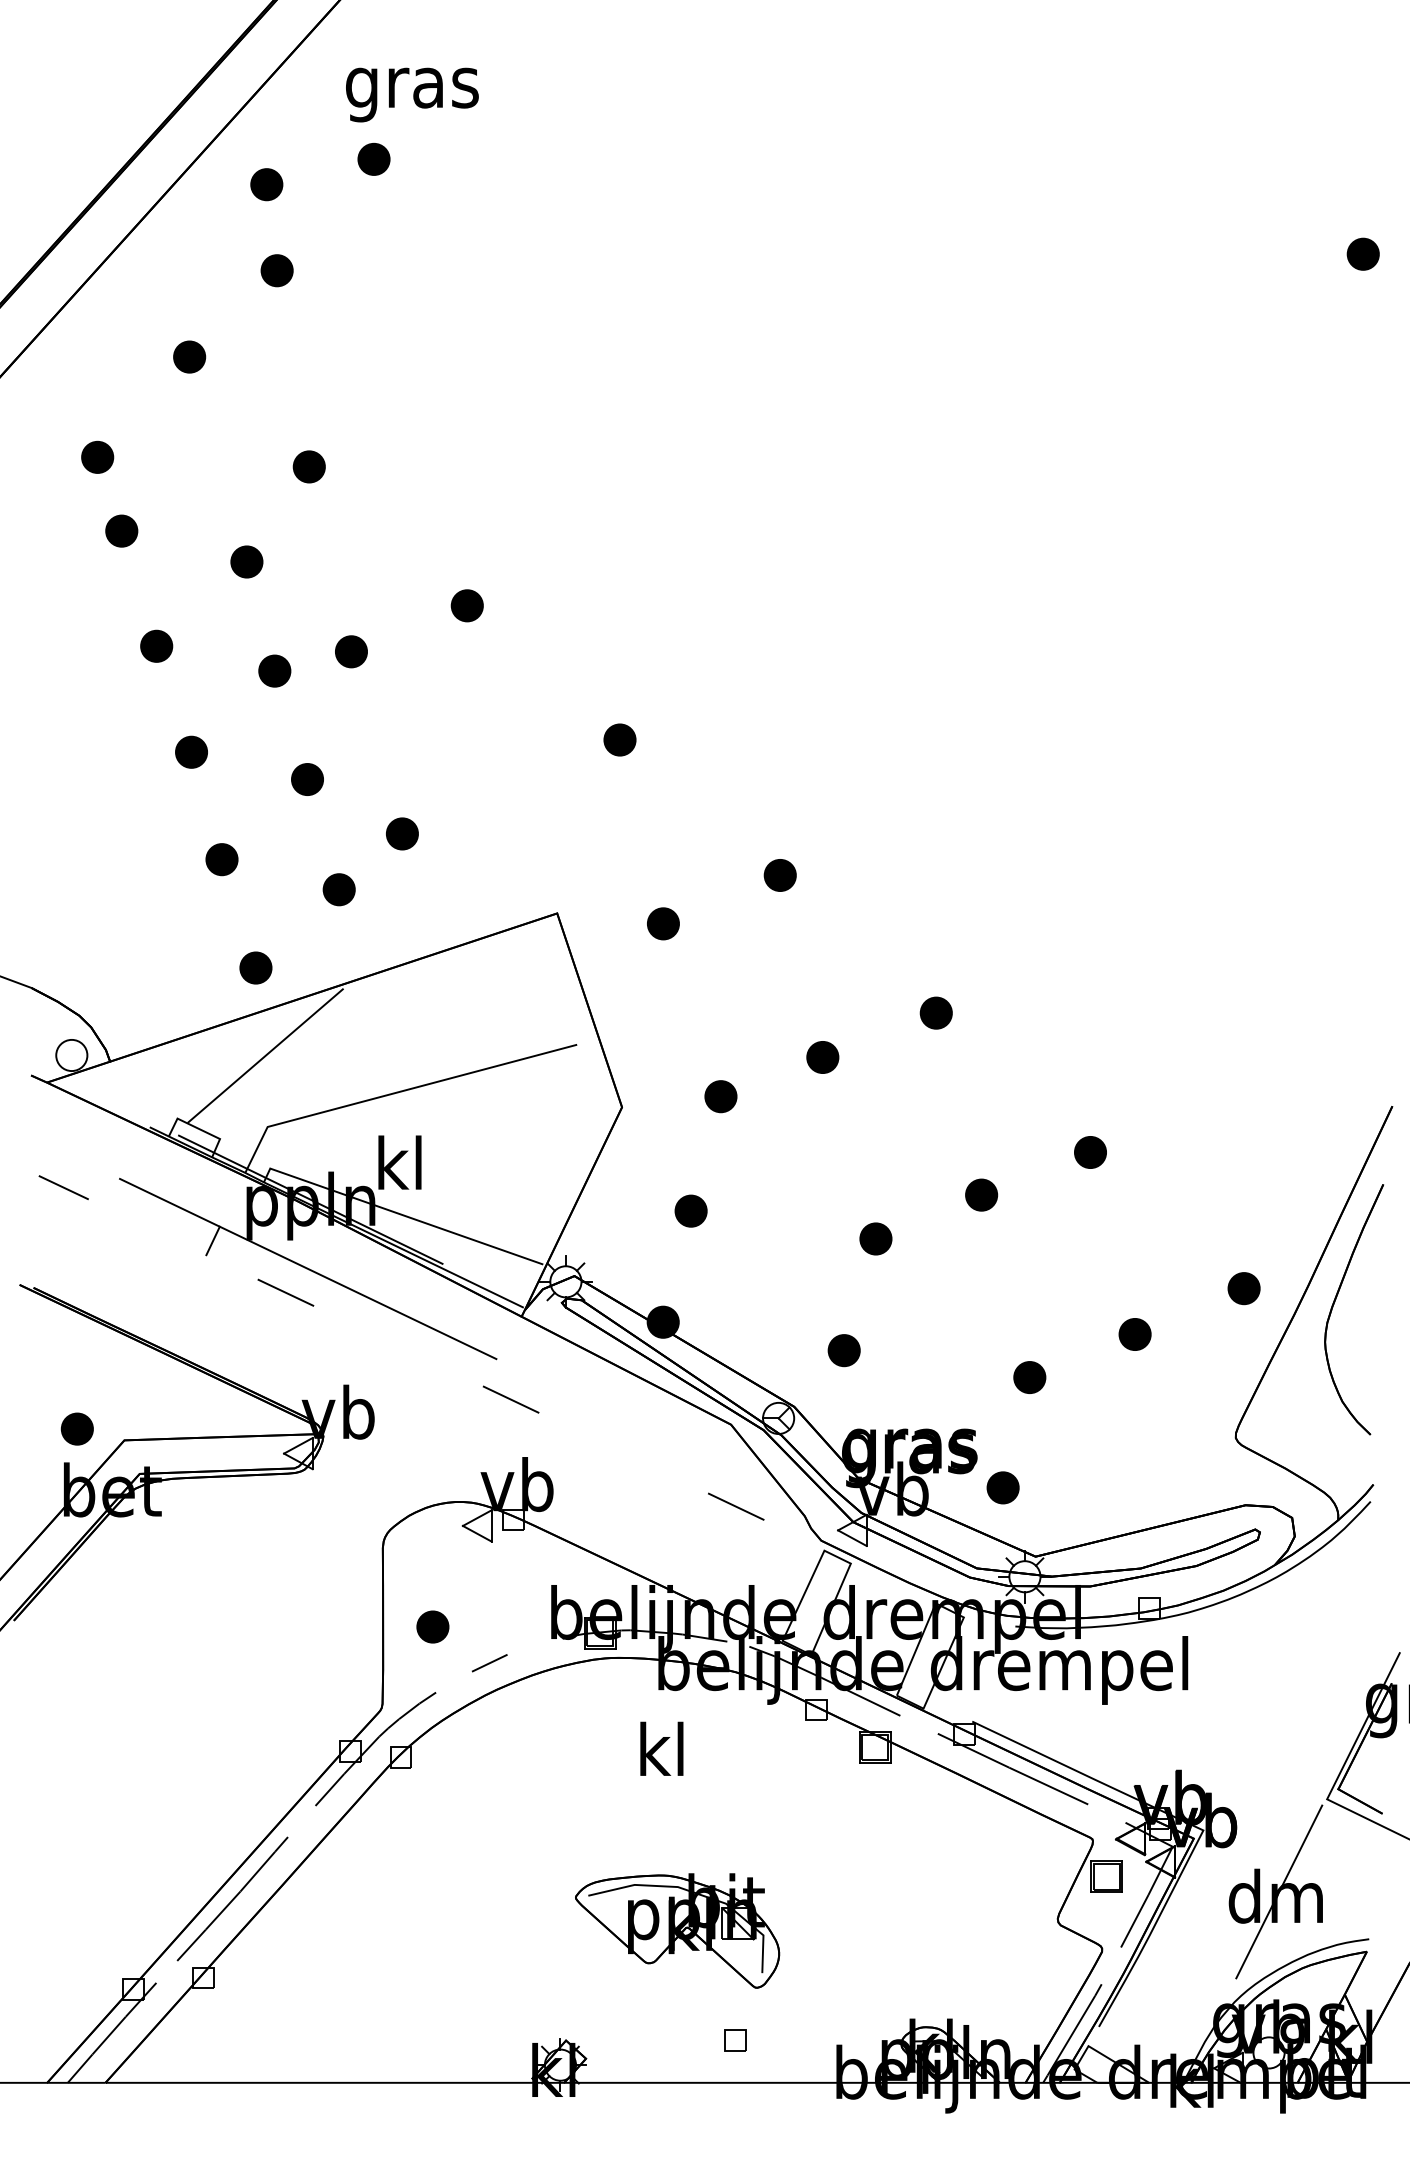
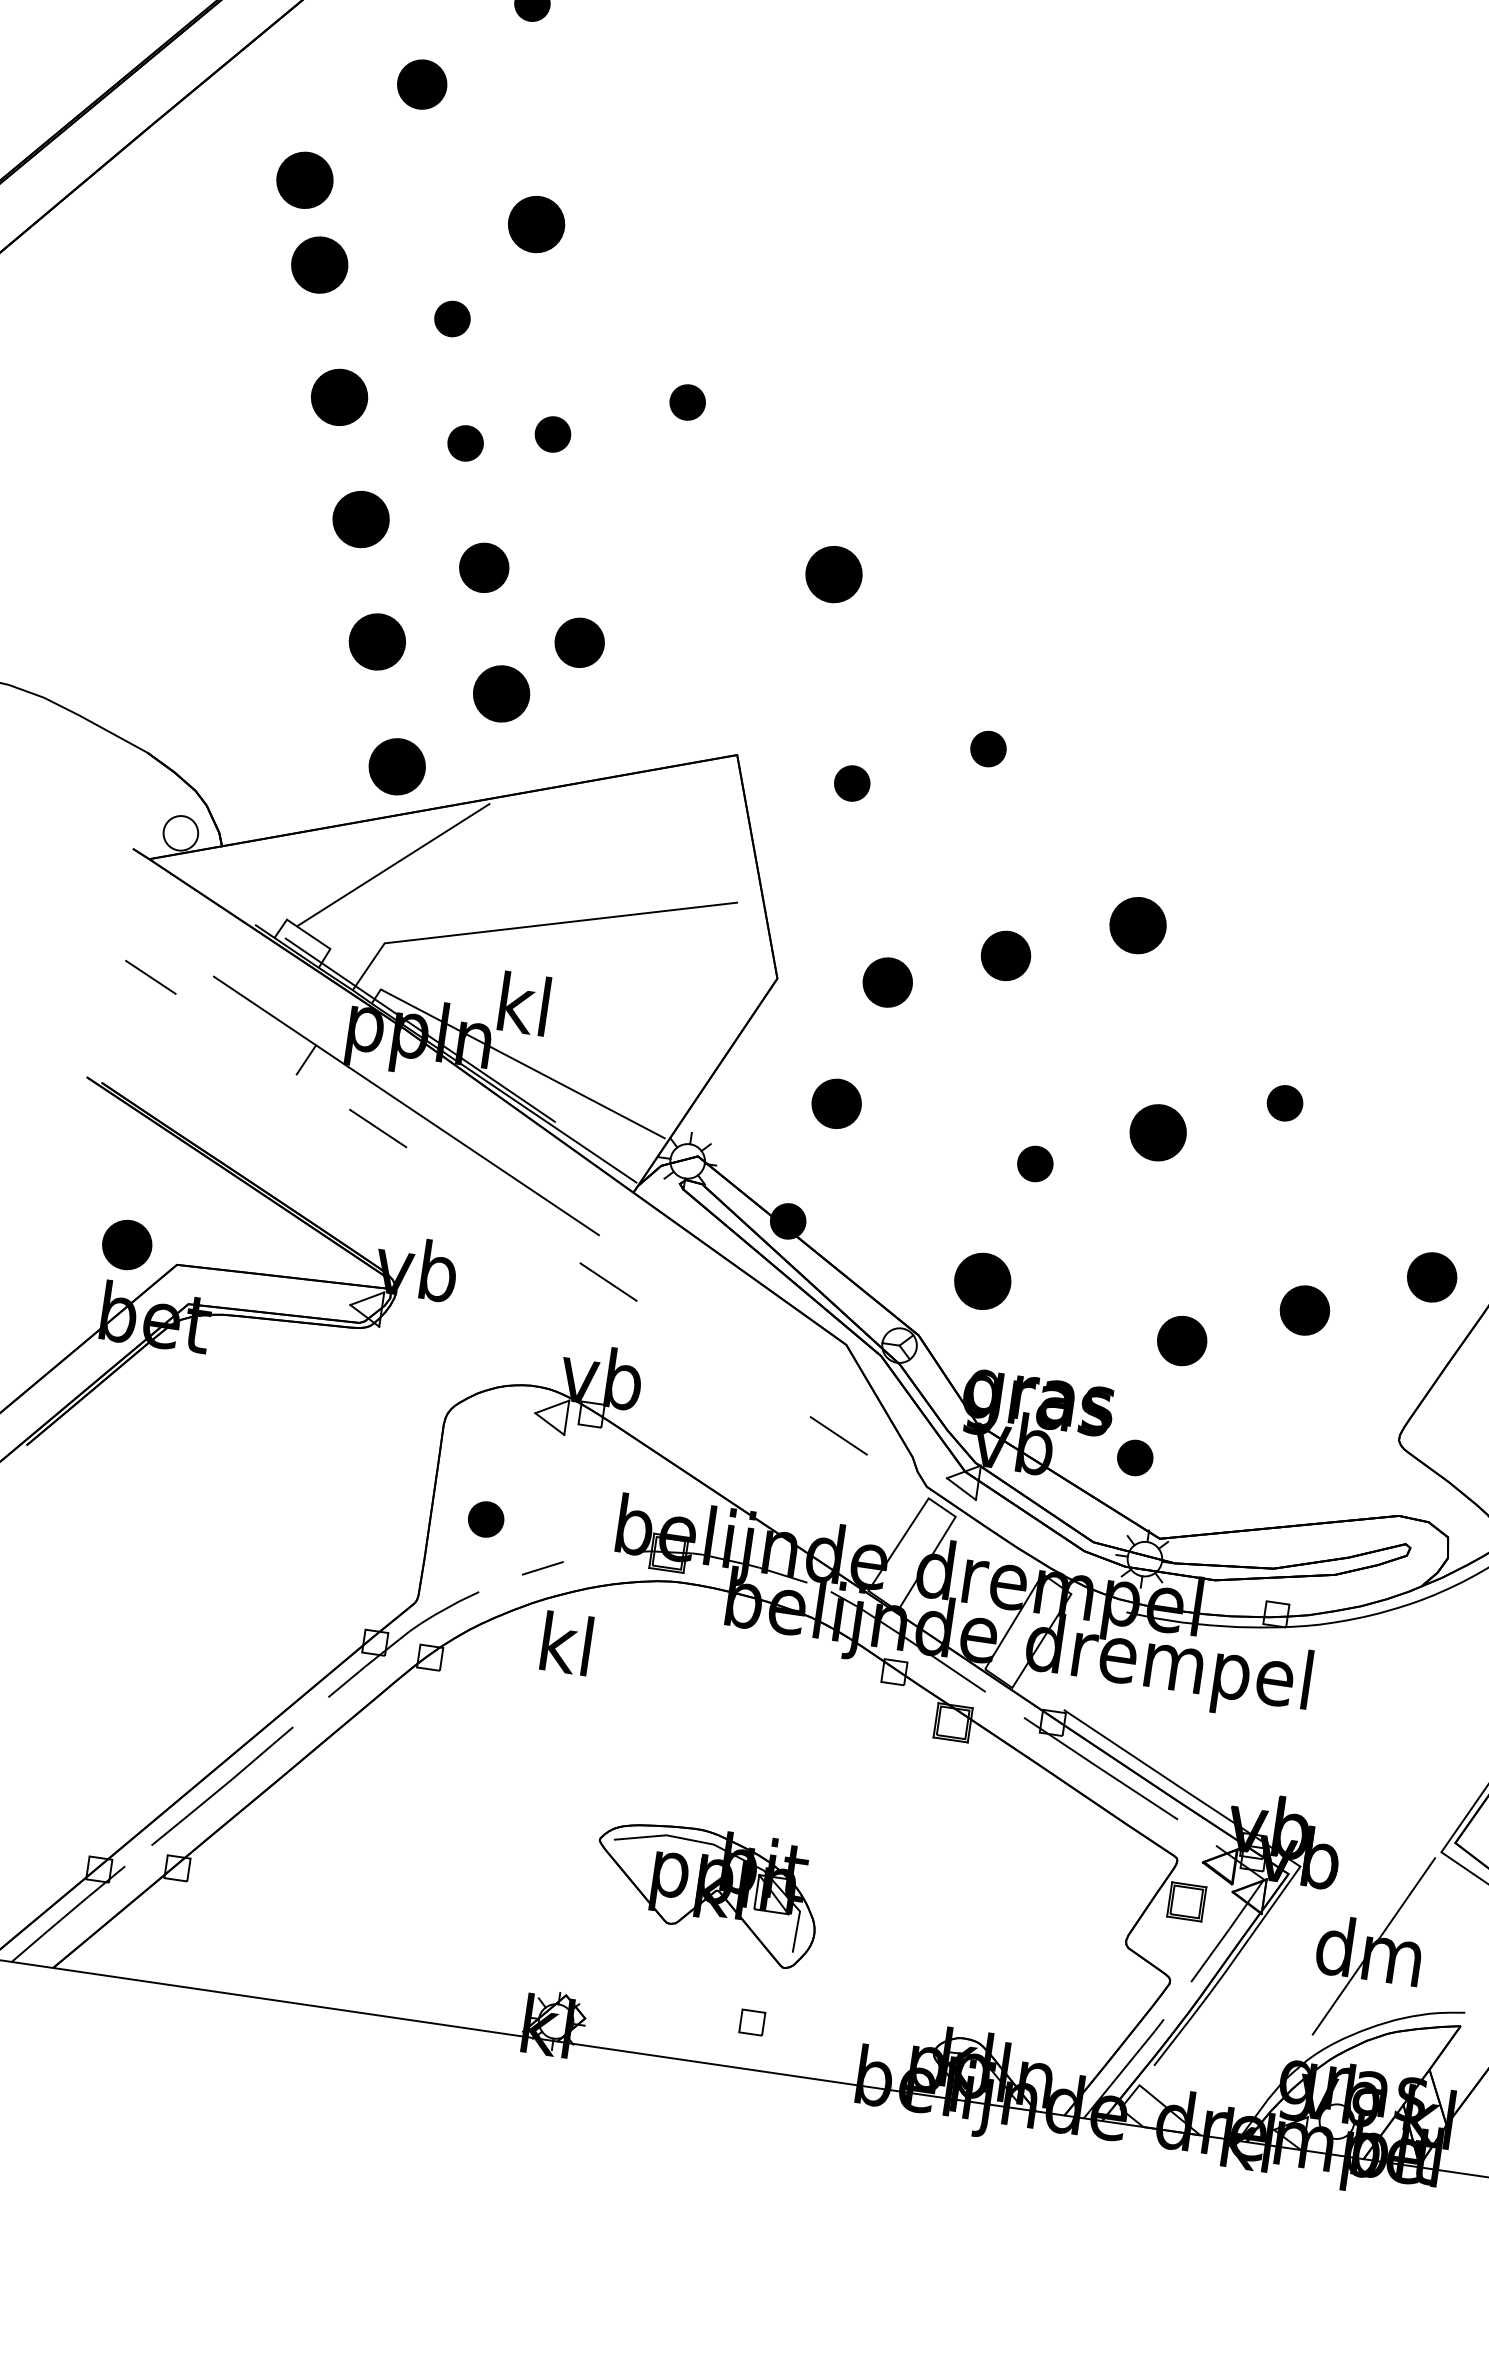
part: (189, 356) -> (422, 83), size x1.4
part: (97, 456) -> (305, 179), size x1.6
part: (308, 466) -> (535, 223), size x1.6
part: (121, 530) -> (319, 264), size x1.6
part: (156, 645) -> (339, 396), size x1.6
part: (619, 739) -> (833, 573), size x1.6
part: (191, 751) -> (361, 518), size x1.6
part: (307, 779) -> (484, 567), size x1.4
part: (402, 833) -> (579, 642), size x1.4
part: (221, 859) -> (376, 641), size x1.6
part: (338, 889) -> (500, 693), size x1.6
part: (255, 967) -> (396, 766), size x1.6
part: (935, 1012) -> (1137, 924), size x1.6
part: (822, 1057) -> (1005, 955), size x1.4
part: (720, 1096) -> (887, 982), size x1.4
part: (981, 1194) -> (1158, 1132), size x1.6
part: (690, 1210) -> (836, 1102), size x1.4
part: (1243, 1288) -> (1431, 1277), size x1.4
part: (1134, 1334) -> (1304, 1310), size x1.4
part: (843, 1350) -> (981, 1281), size x1.6
part: (1029, 1377) -> (1181, 1340), size x1.4
part: (76, 1428) -> (126, 1244), size x1.4
text: (661, 1748) -> (566, 1642), moved

